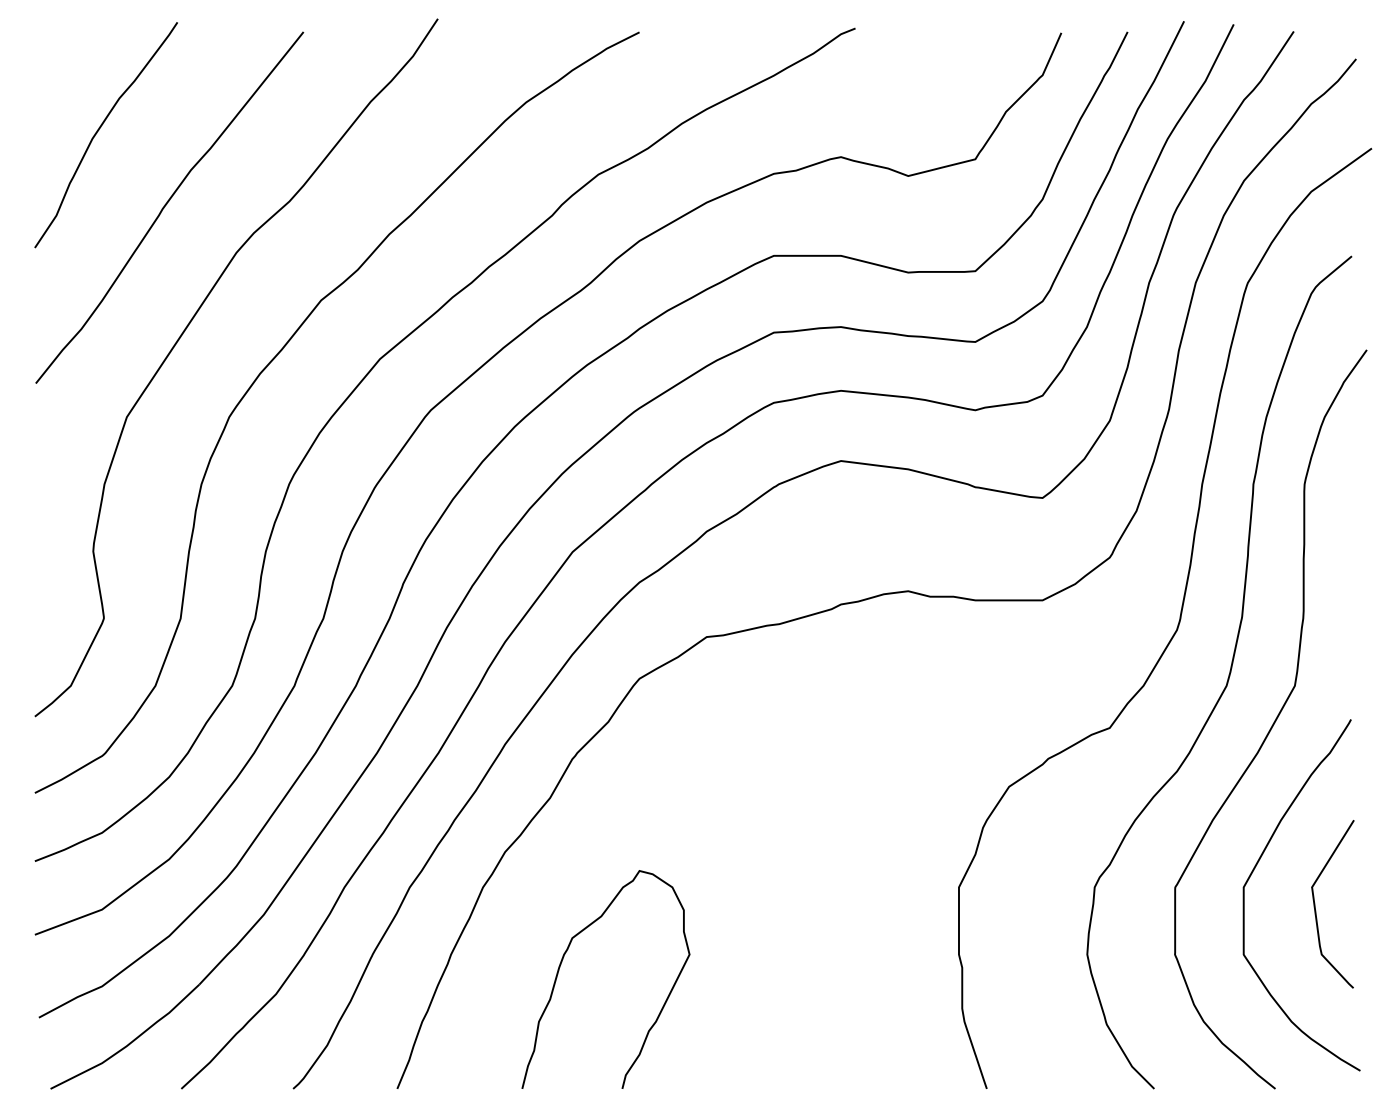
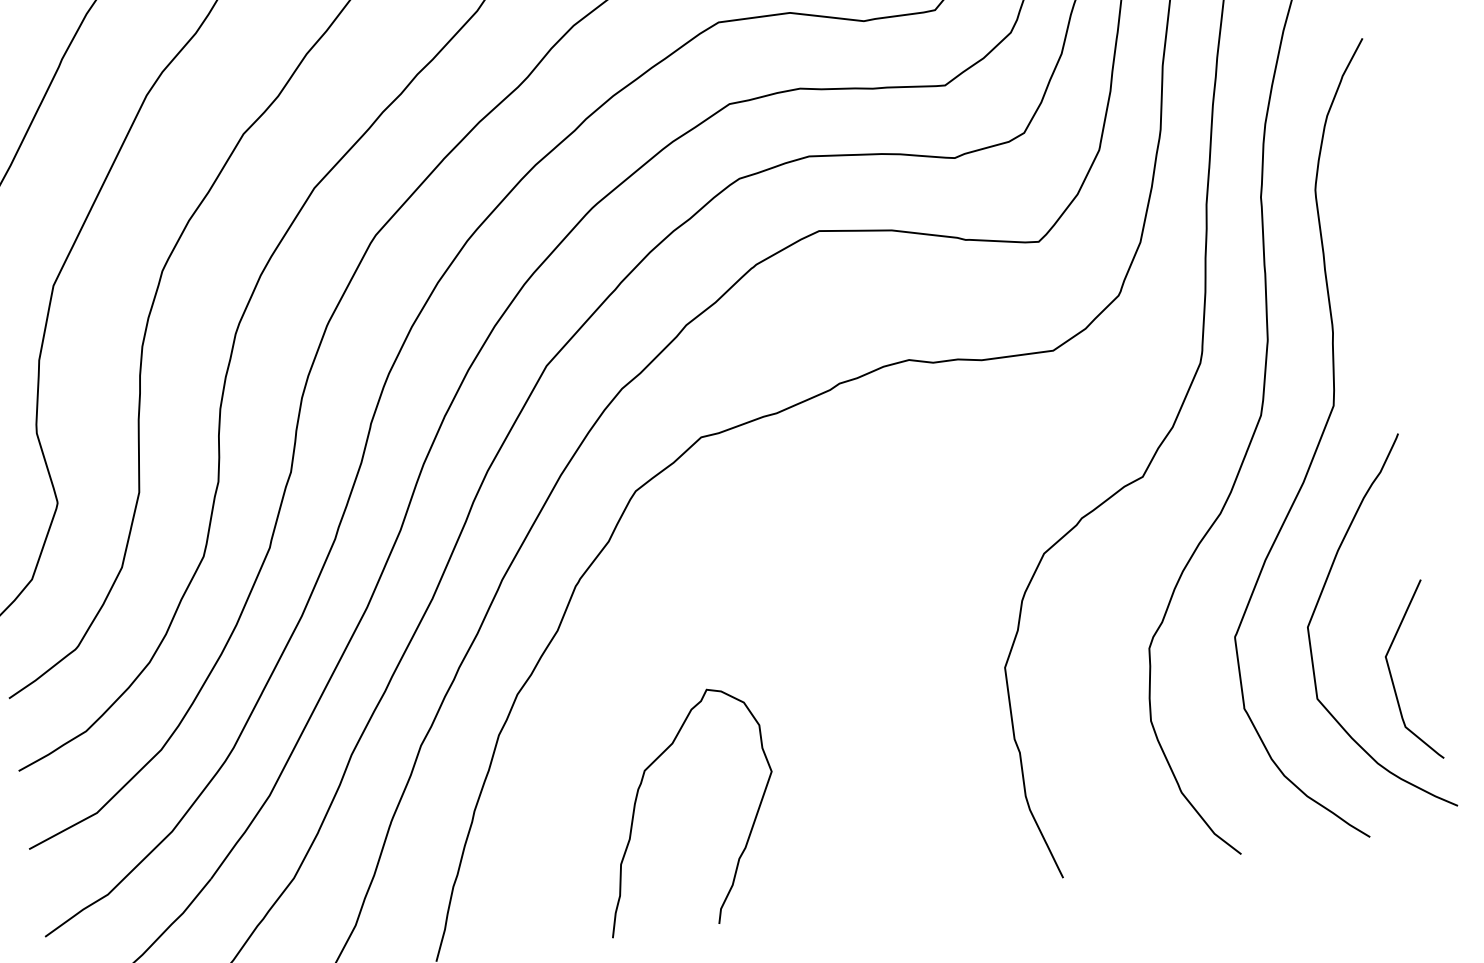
curve: (1315, 904) -> (1391, 674), moved
curve: (562, 962) -> (637, 798), moved

